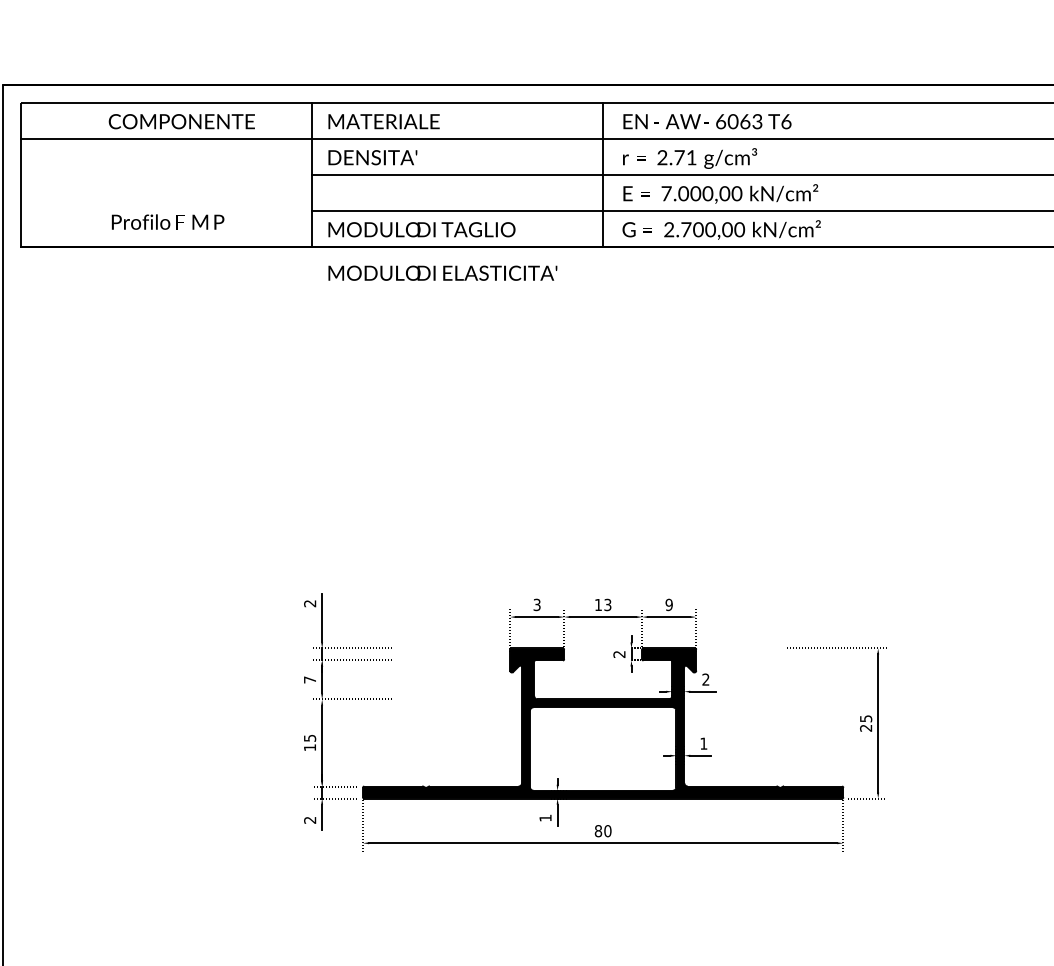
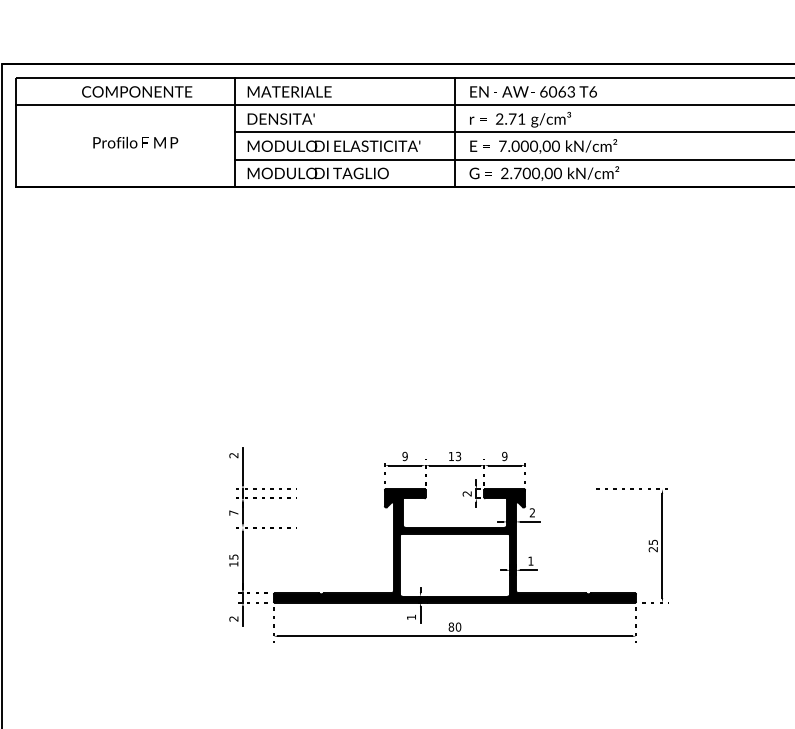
text: (167, 221) -> (135, 142), moved
text: (442, 272) -> (333, 145), moved
text: (536, 604) -> (404, 456), 3 -> 9

